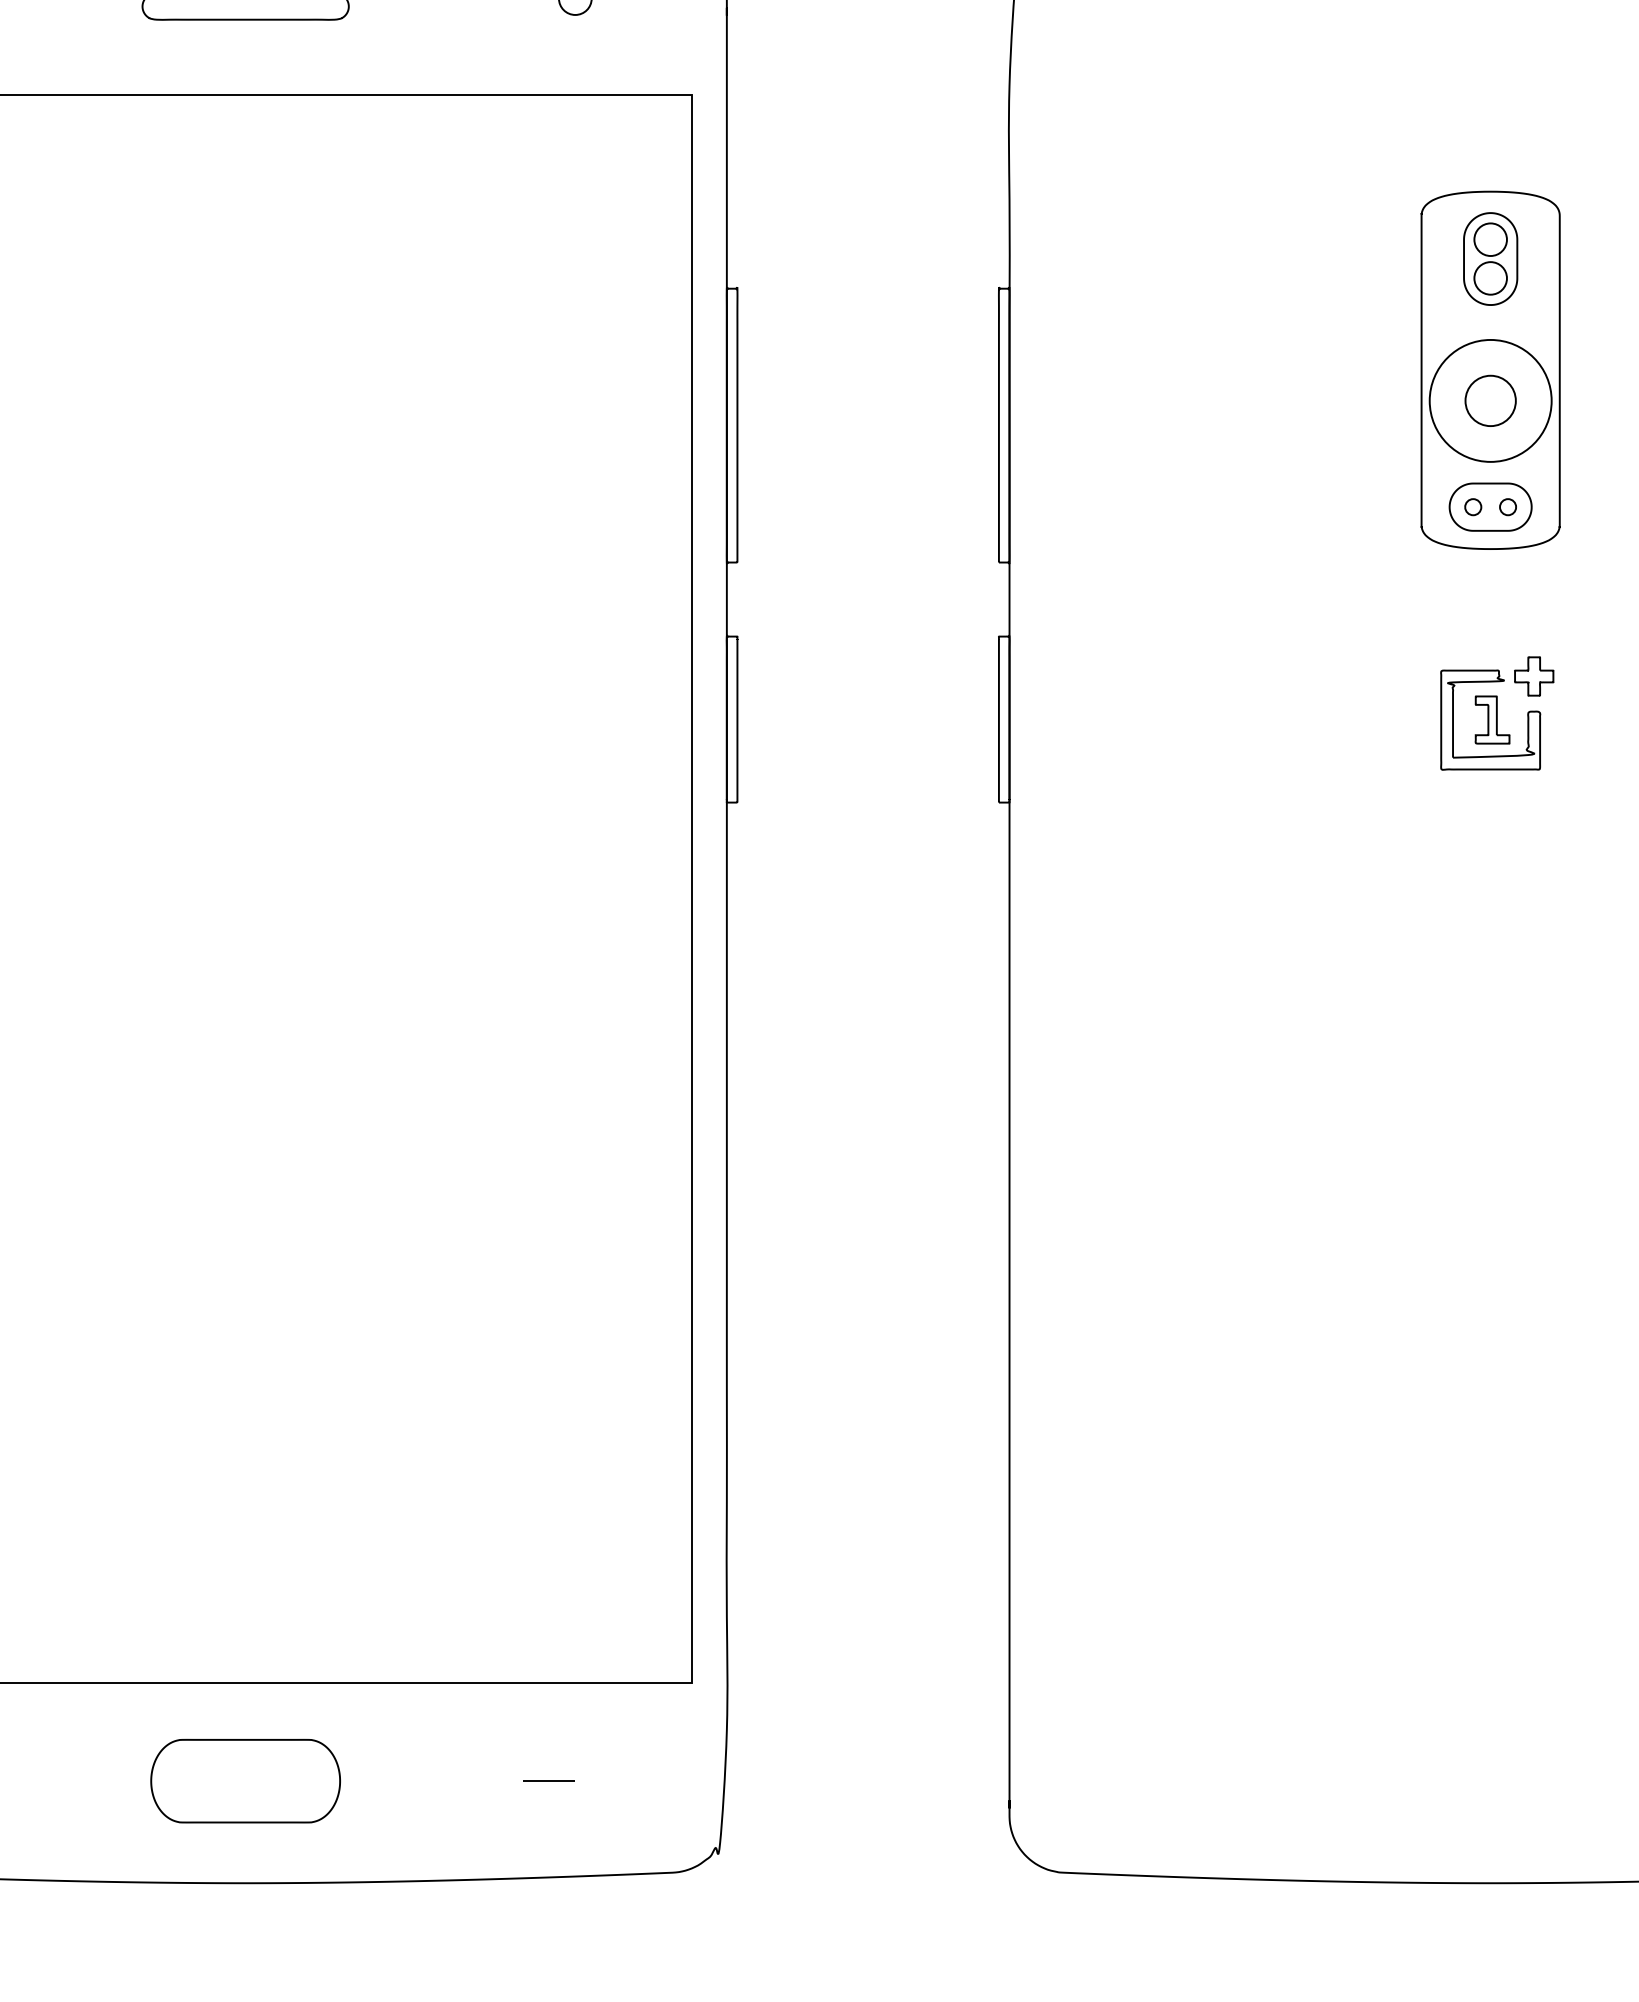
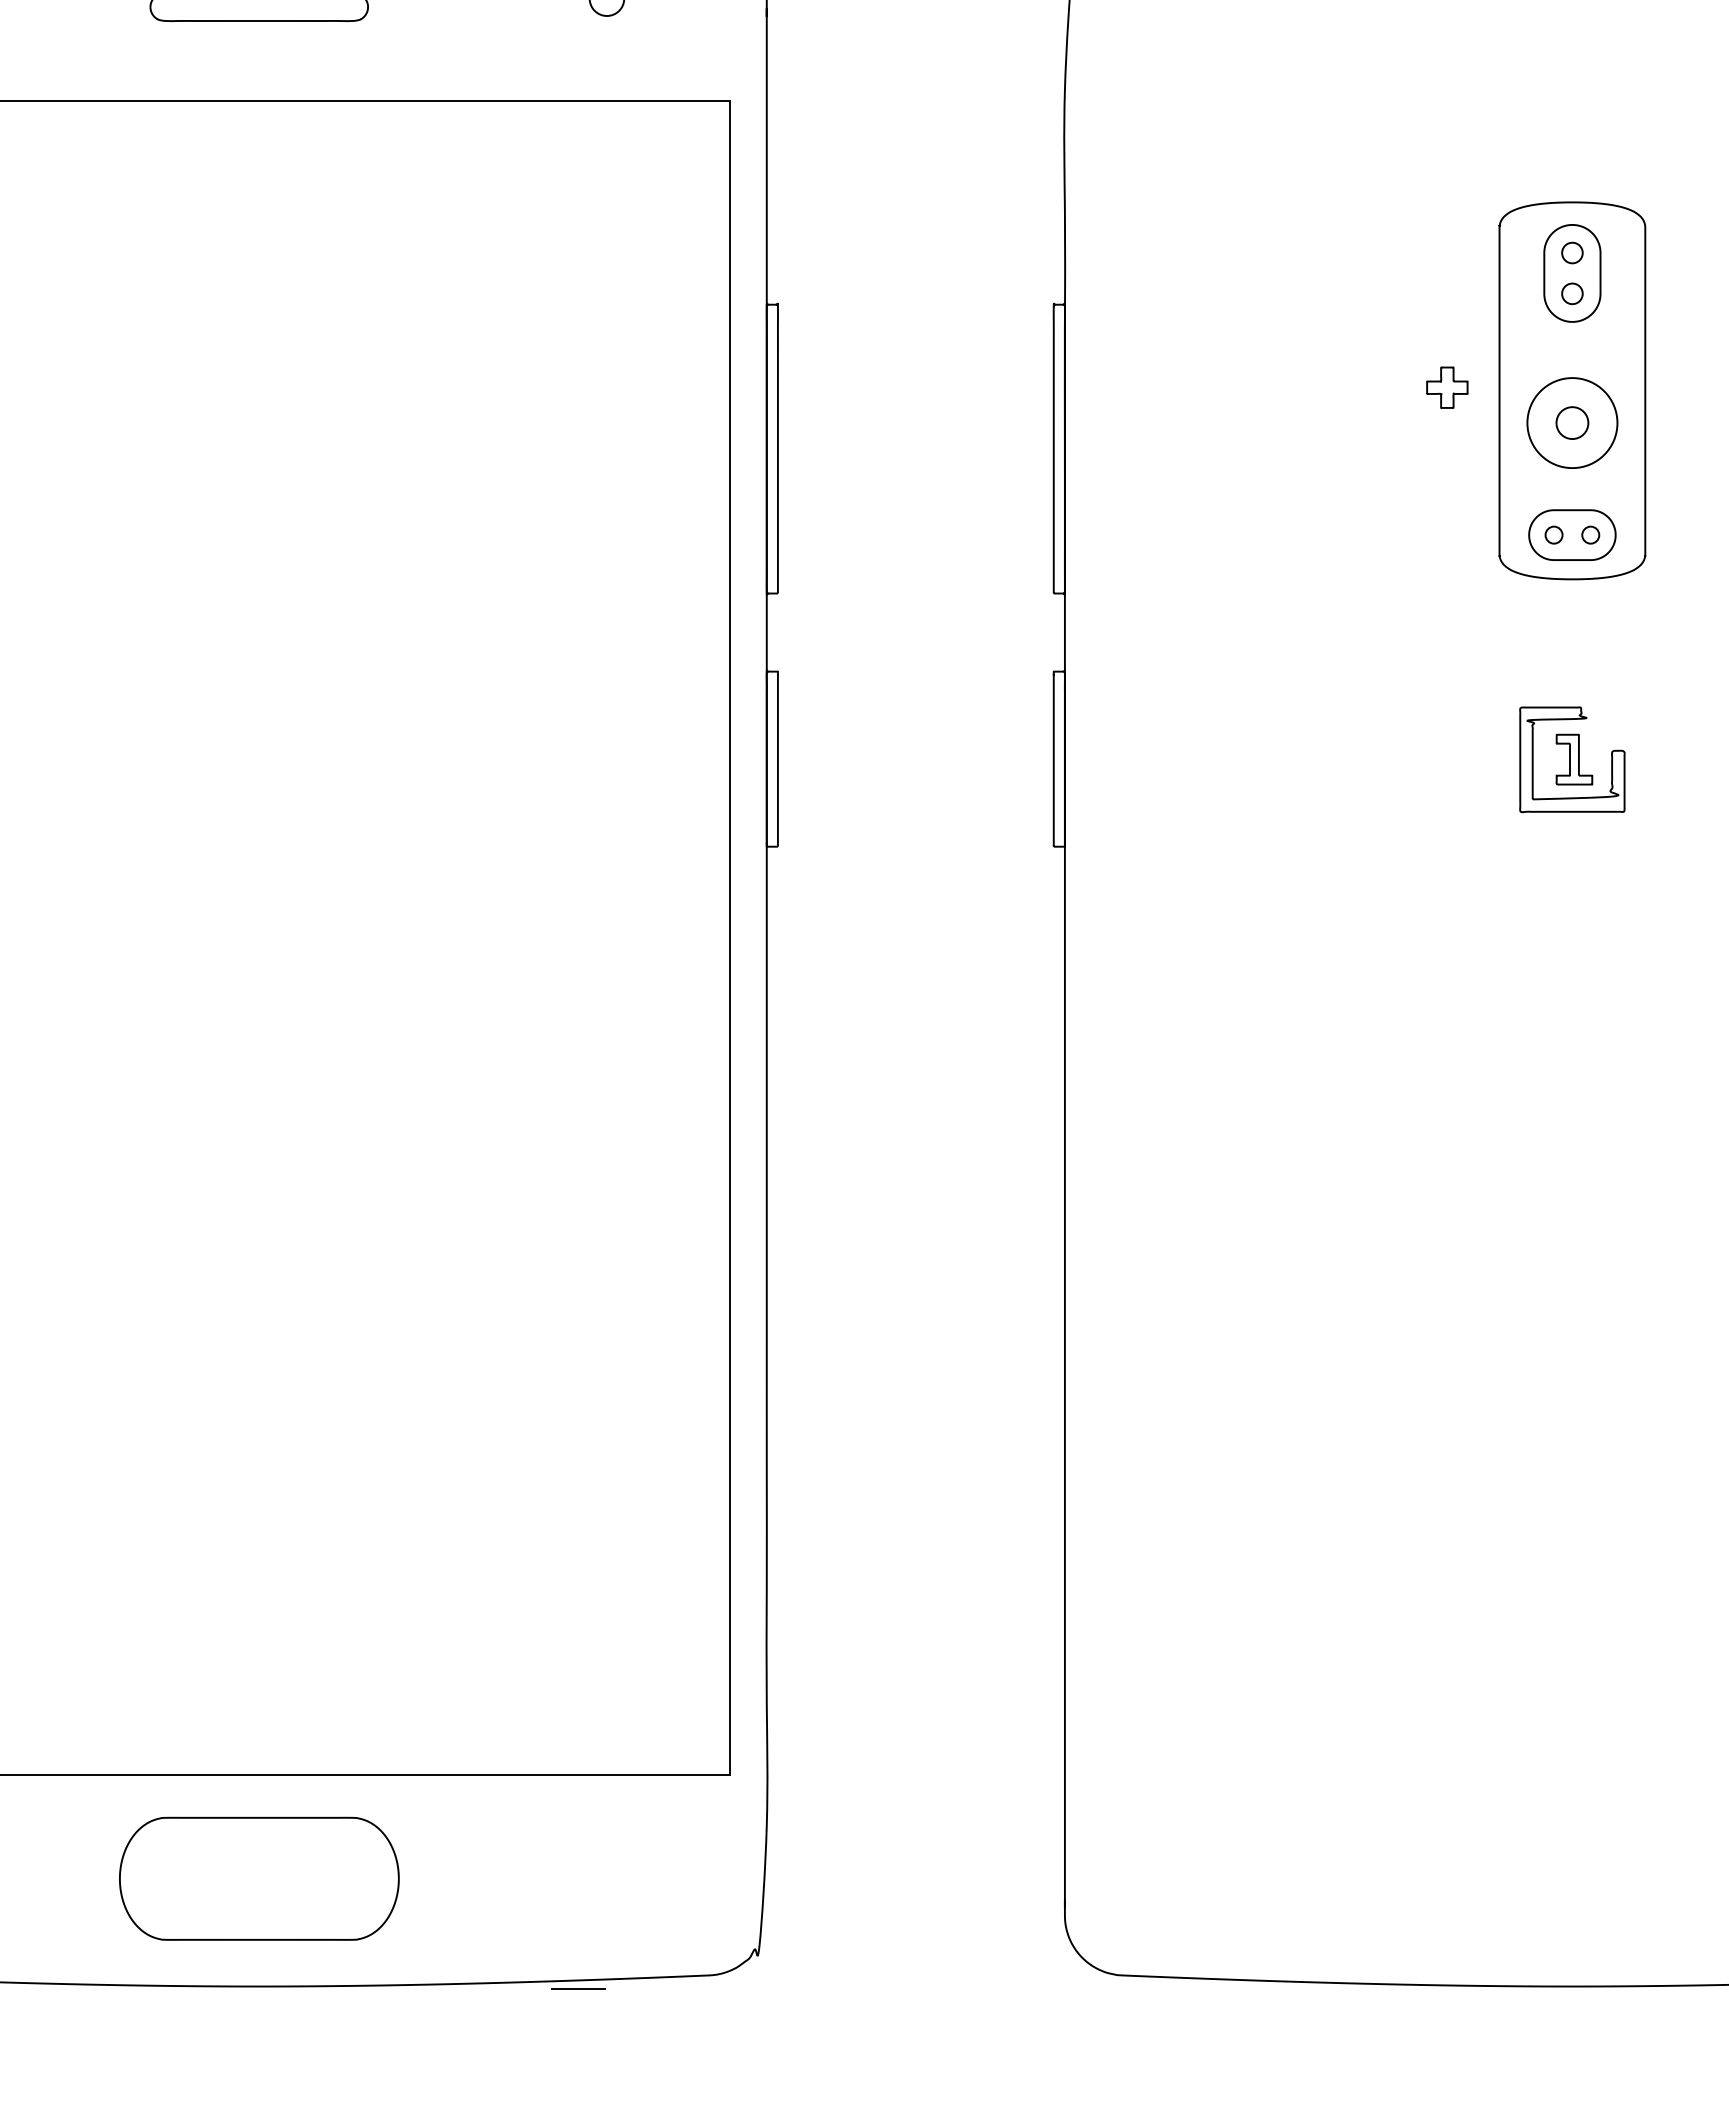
circle: (1490, 239) -> (1572, 252), size x0.6
circle: (1490, 278) -> (1572, 293), size x0.6
circle: (1489, 400) -> (1571, 422), size x0.6
circle: (1490, 400) -> (1572, 422), size x0.7
part: (1534, 676) -> (1447, 387), moved
part: (244, 1780) -> (258, 1878), size x1.4
line: (548, 1780) -> (578, 1988), moved

